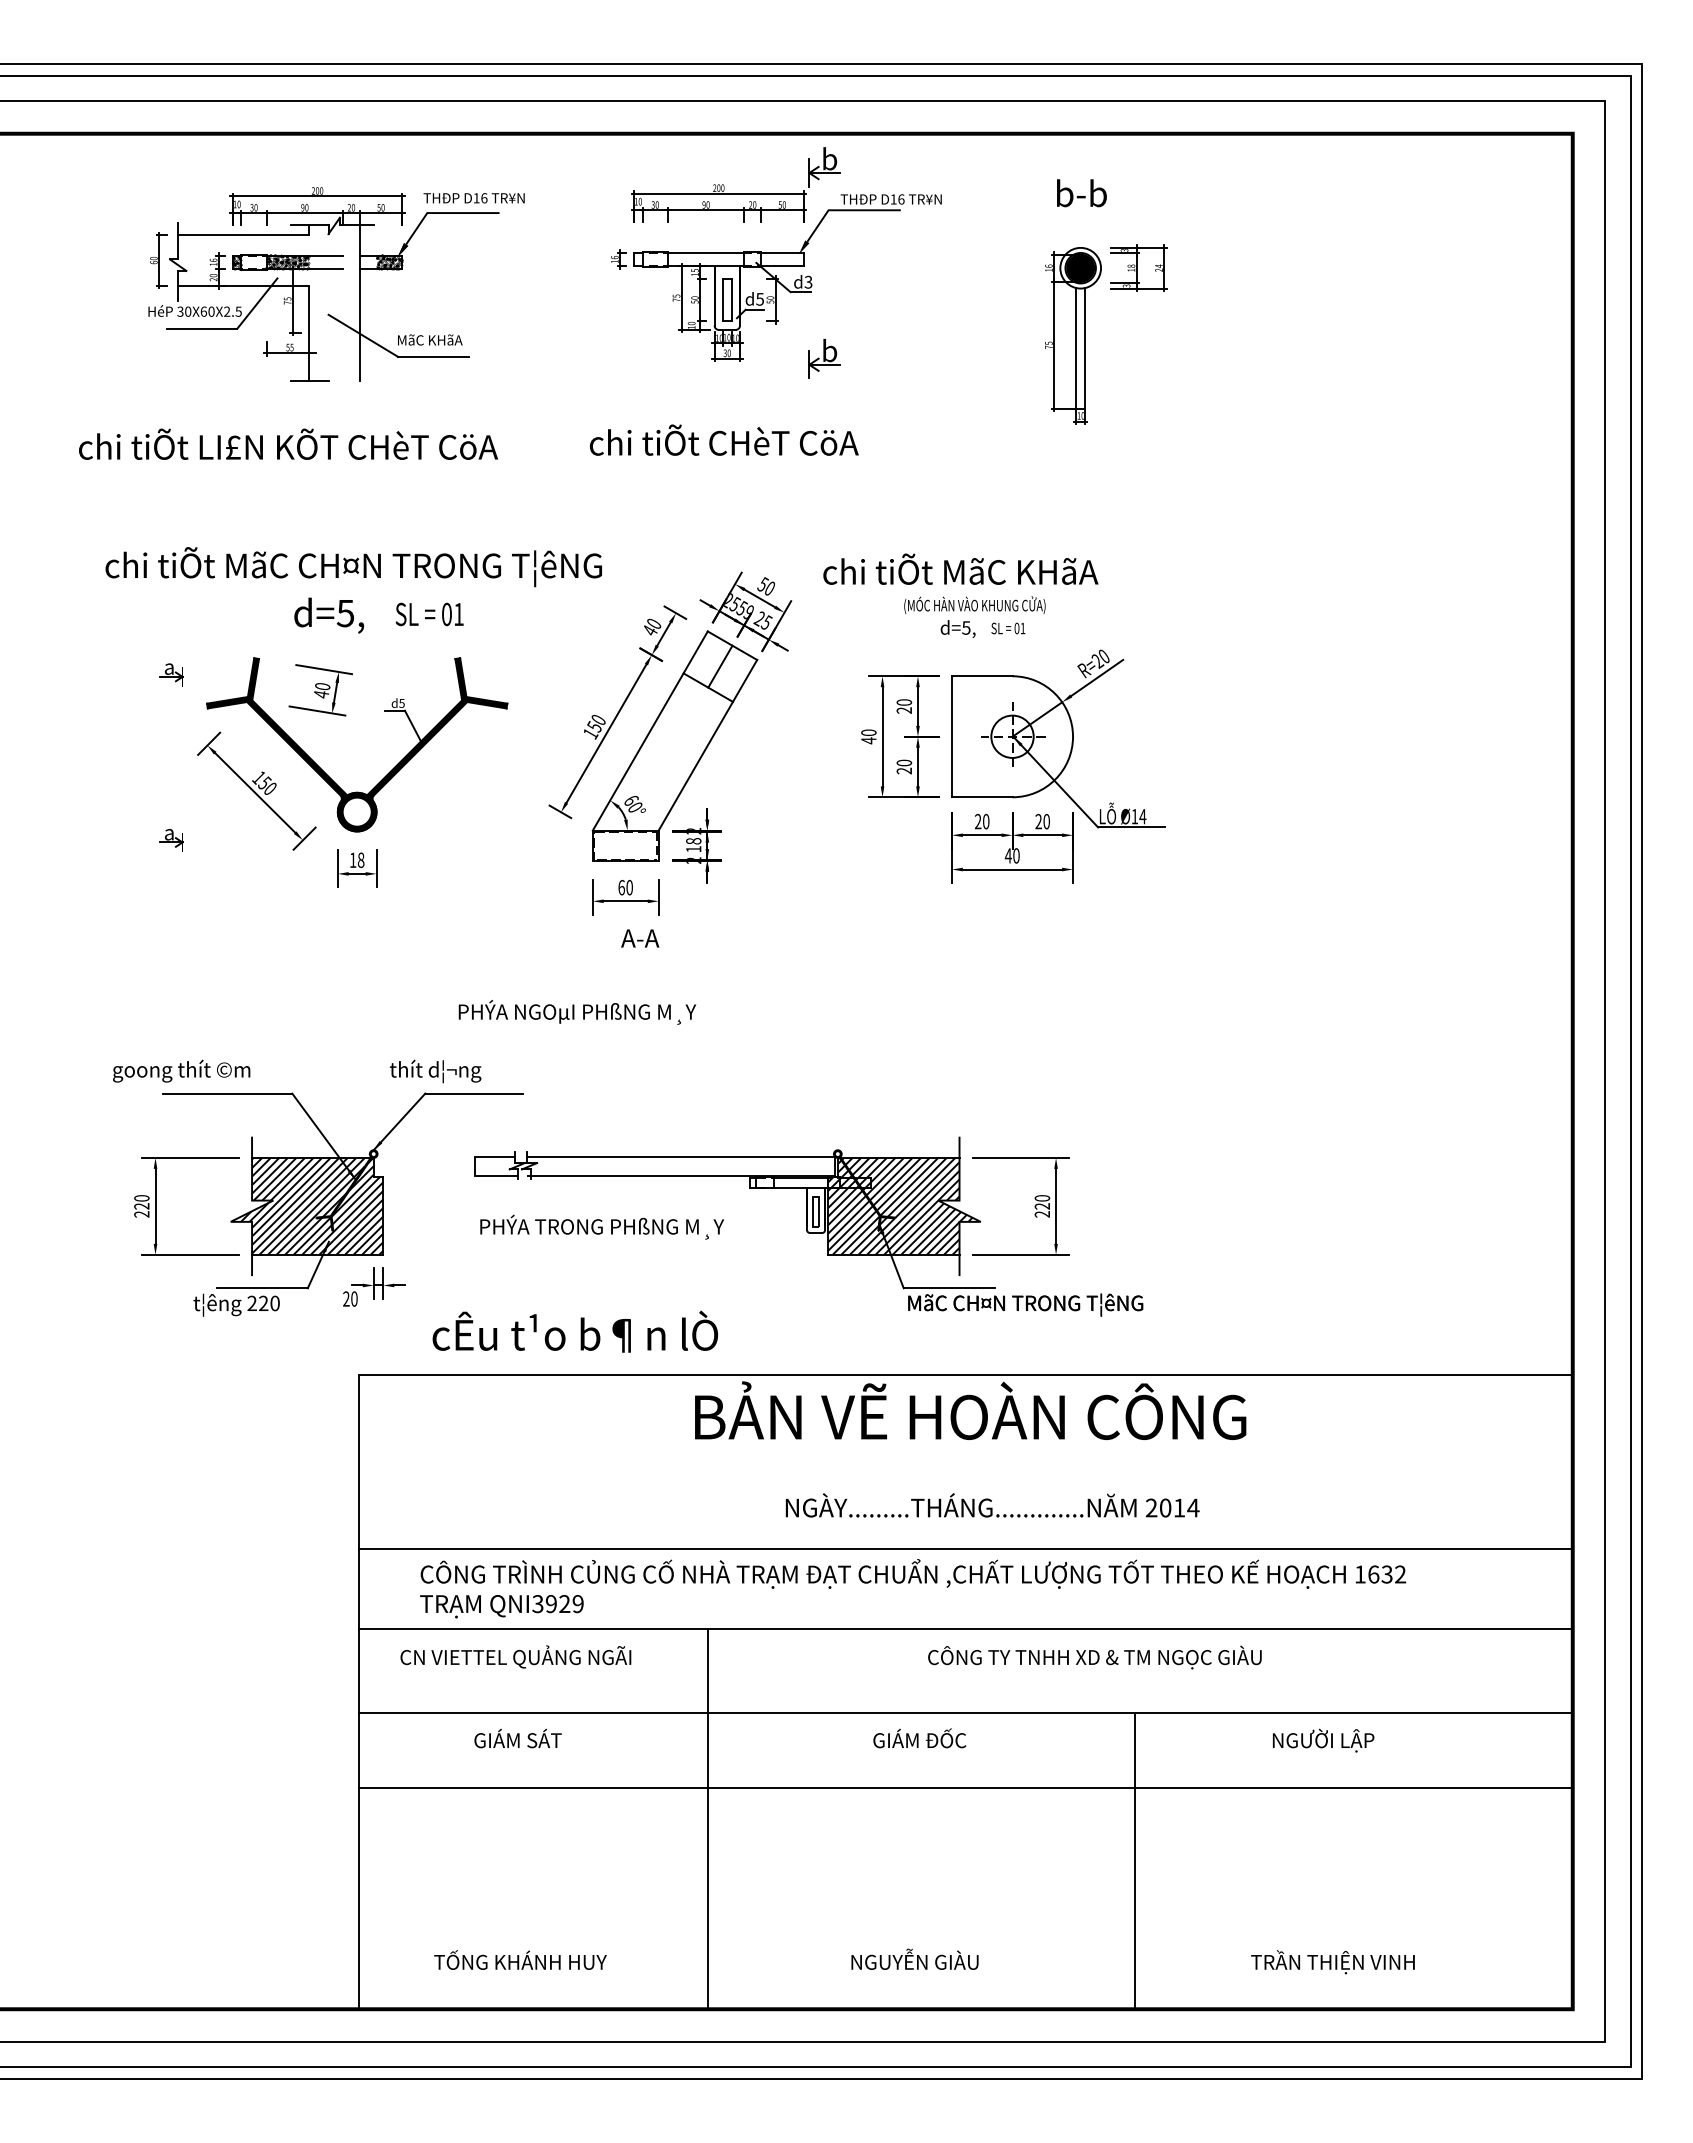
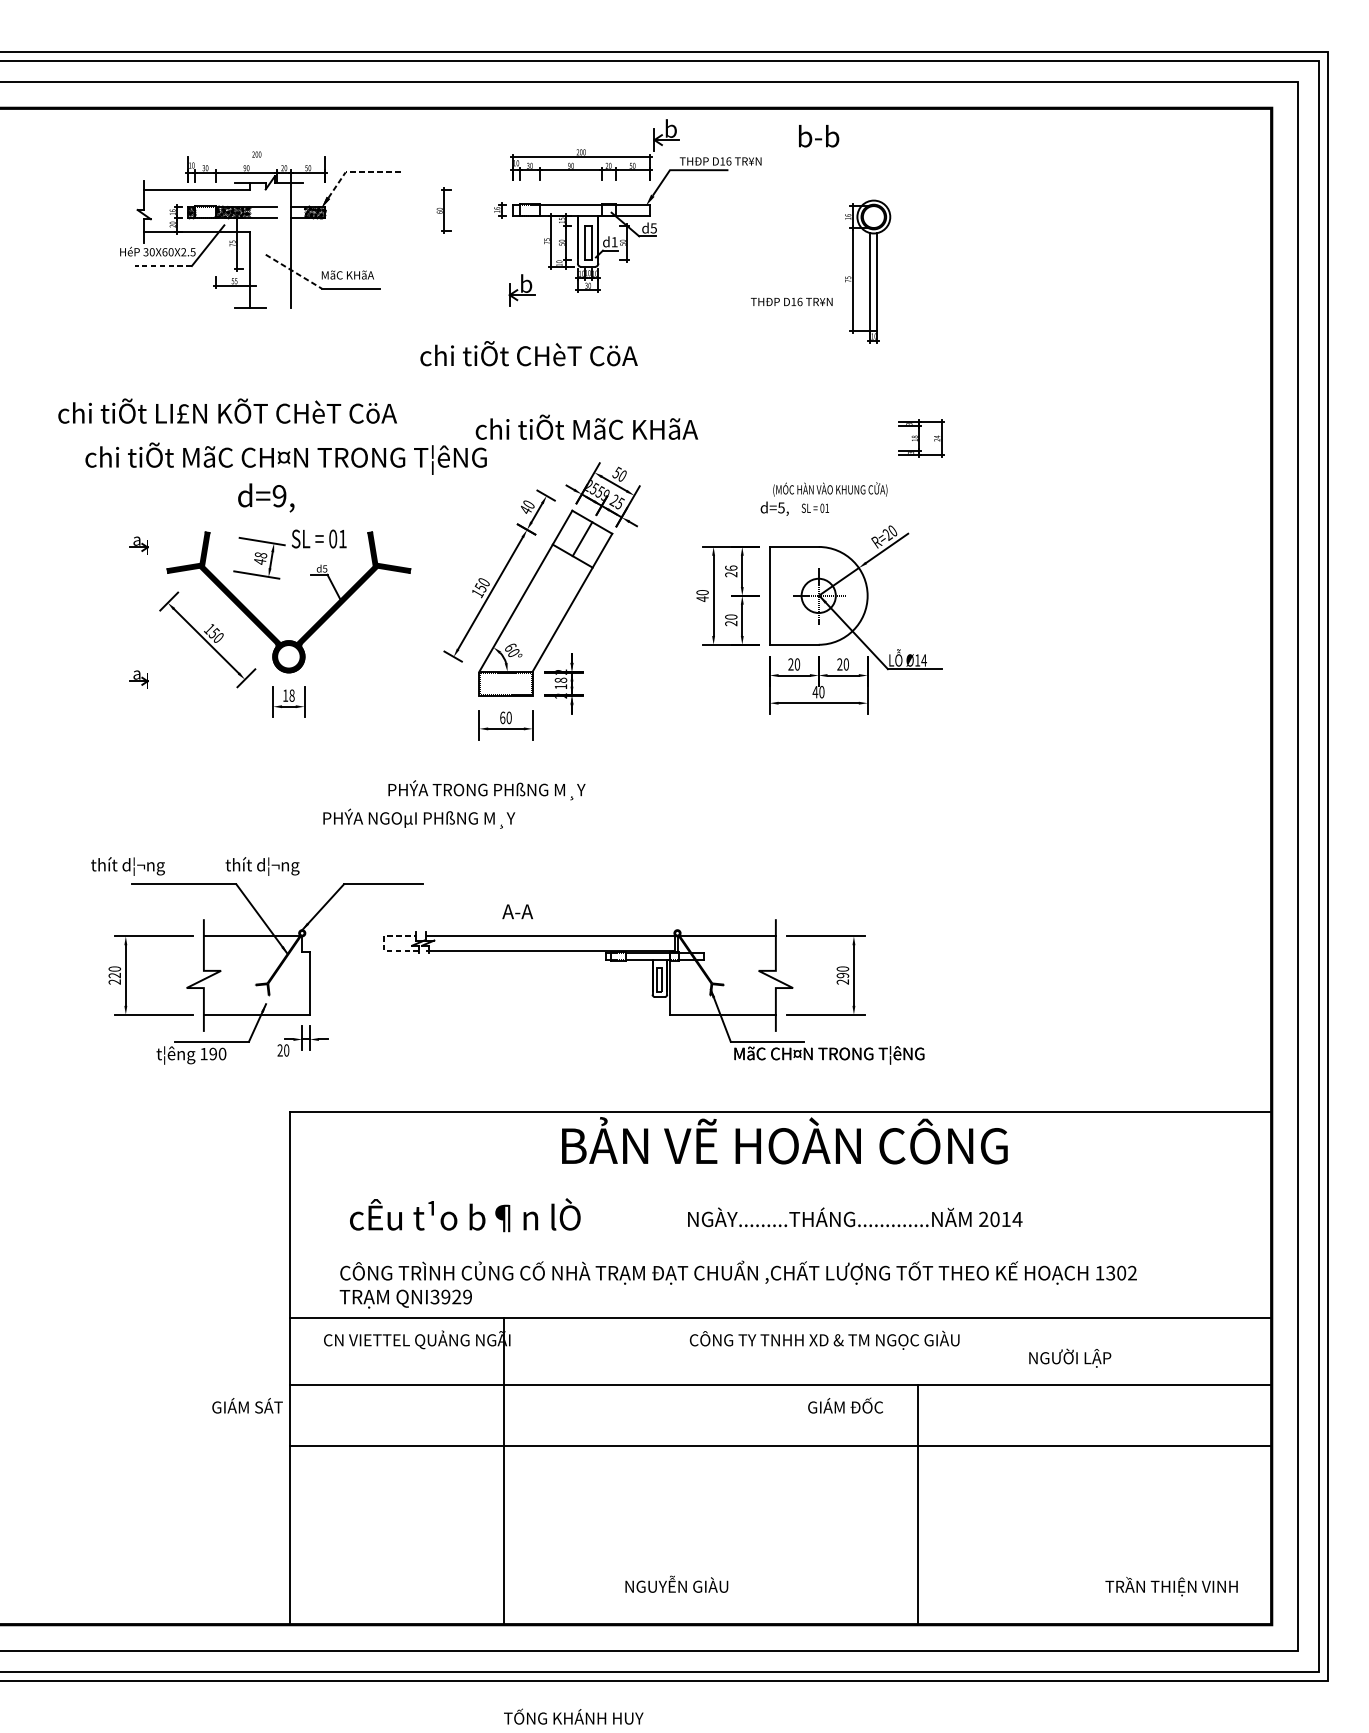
text: (1081, 193) -> (818, 136), moved
line: (317, 196) -> (256, 159), removed
text: (473, 198) -> (791, 302), moved
line: (444, 213) -> (359, 172), solid -> dashed
part: (158, 260) -> (443, 210), moved
fill: (1080, 267) -> (873, 216), removed
part: (1138, 267) -> (920, 437), moved
text: (808, 281) -> (653, 227), d3 -> d5
text: (759, 299) -> (614, 242), d5 -> d1
line: (201, 328) -> (163, 265), solid -> dashed
line: (363, 335) -> (293, 271), solid -> dashed
part: (824, 358) -> (521, 290), moved
text: (723, 439) -> (528, 353), moved
text: (288, 443) -> (227, 410), moved
text: (960, 568) -> (586, 426), moved
text: (974, 604) -> (830, 488), moved
text: (344, 613) -> (278, 496), d=5, -> d=9,
text: (429, 614) -> (319, 539), moved
text: (323, 686) -> (261, 555), 40 -> 48
text: (903, 702) -> (730, 568), 20 -> 26
text: (640, 938) -> (517, 911), moved
text: (577, 1012) -> (419, 818), moved
text: (181, 1071) -> (146, 866), goong thít ©m -> thít d¦¬ng
text: (435, 1071) -> (262, 866), moved
line: (475, 1168) -> (384, 944), solid -> dashed
hatch: (307, 1205) -> (248, 974), removed
hatch: (903, 1205) -> (730, 974), removed
text: (1042, 1206) -> (842, 975), 220 -> 290
text: (602, 1226) -> (487, 789), moved
text: (257, 1303) -> (208, 1054), 220 -> 190
text: (574, 1331) -> (464, 1214), moved
text: (992, 1505) -> (855, 1217), moved
line: (965, 1548) -> (780, 1252), removed
text: (1380, 1574) -> (1116, 1273), 1632 -> 1302
text: (1094, 1657) -> (824, 1340), moved
text: (517, 1738) -> (247, 1405), moved
text: (919, 1738) -> (845, 1405), moved
text: (1323, 1740) -> (1070, 1358), moved
line: (707, 1819) -> (504, 1471), moved
text: (914, 1958) -> (676, 1583), moved
text: (520, 1959) -> (573, 1716), moved
text: (1332, 1962) -> (1171, 1586), moved

